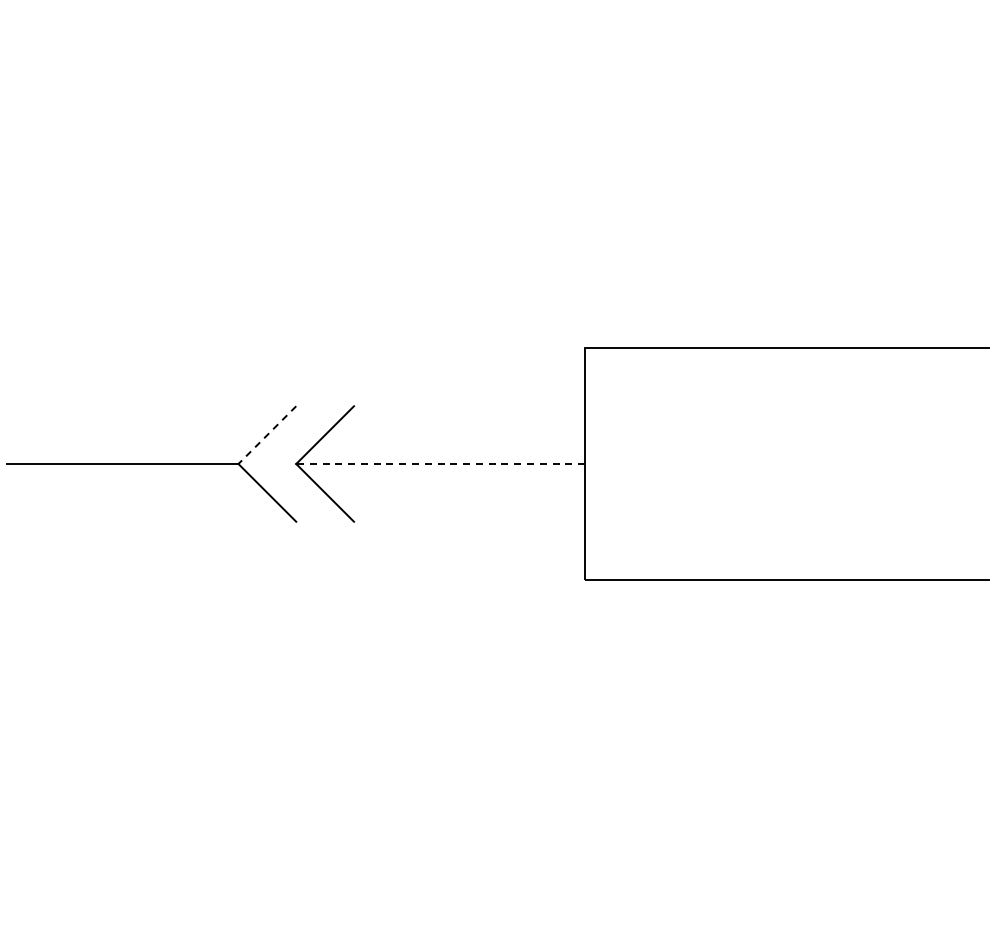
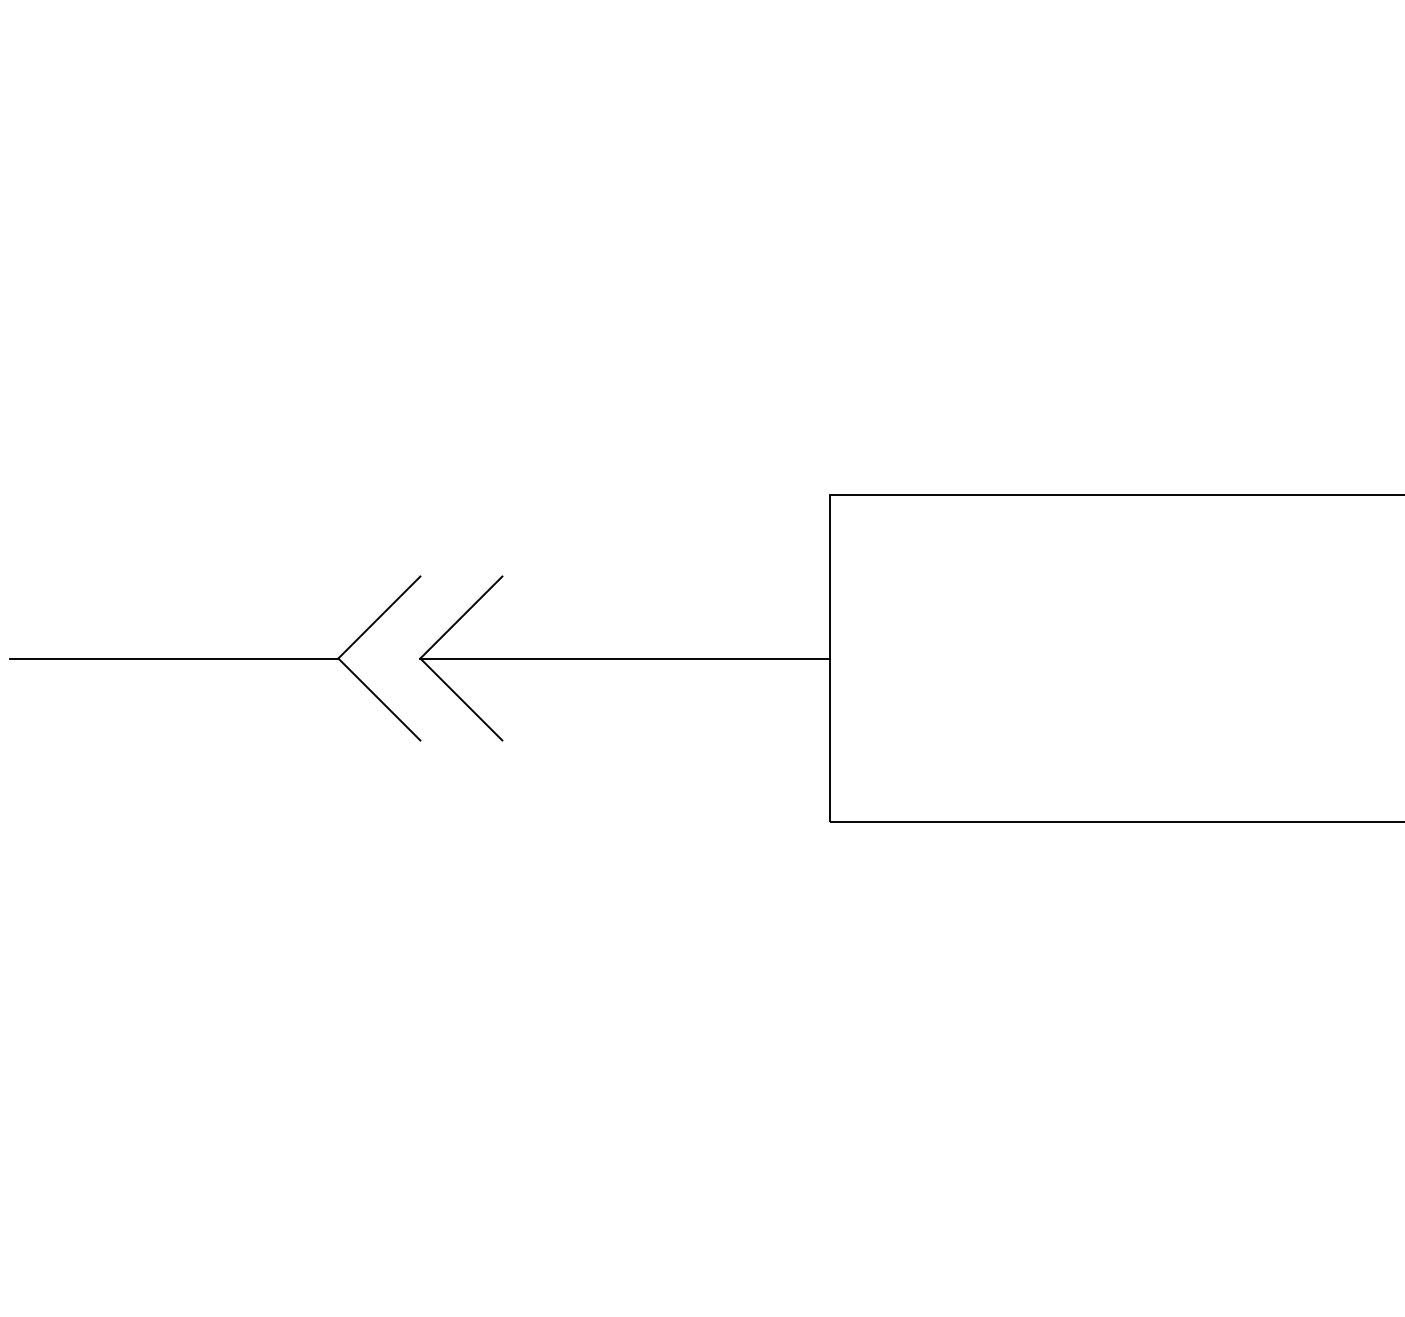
line: (267, 435) -> (379, 618), dashed -> solid
line: (440, 464) -> (625, 659), dashed -> solid

